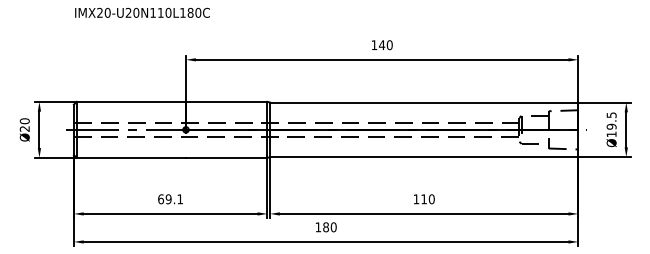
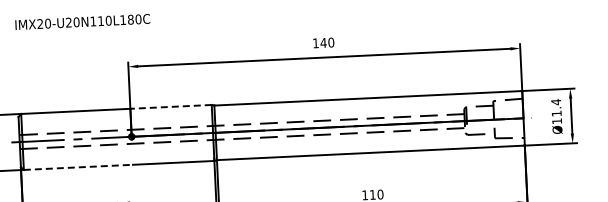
line: (226, 101) -> (170, 106), solid -> dashed
text: (611, 120) -> (556, 107), Ø19.5 -> Ø11.4
line: (131, 157) -> (78, 166), solid -> dashed

